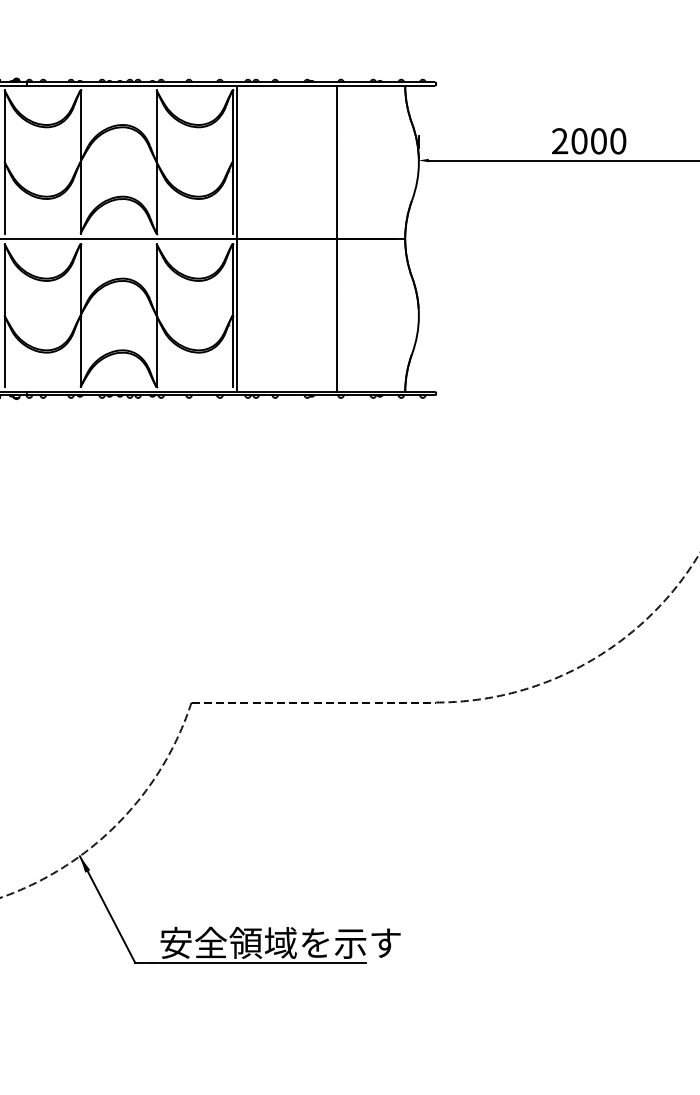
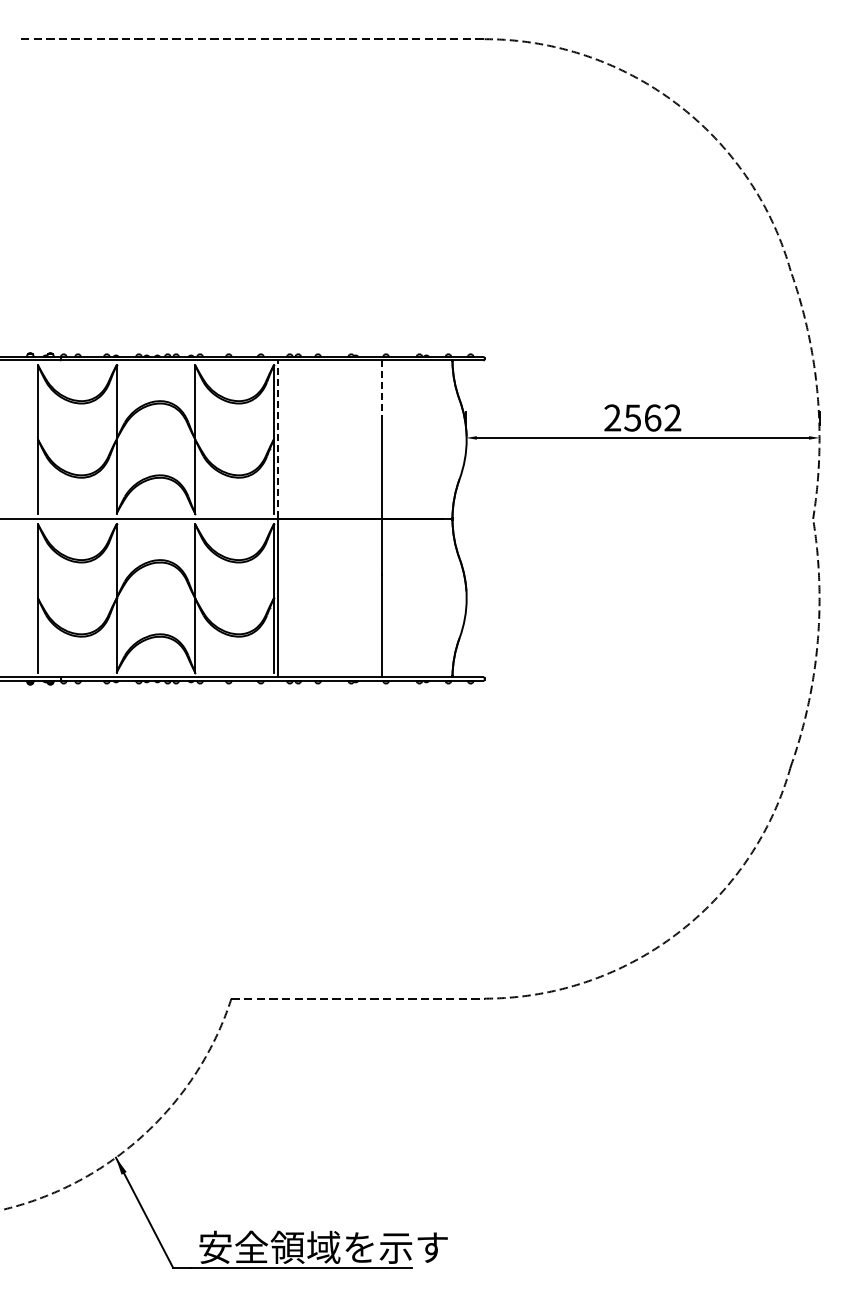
line: (336, 112) -> (381, 388), solid -> dashed
text: (598, 140) -> (652, 417), 2000 -> 2562
line: (237, 162) -> (278, 439), solid -> dashed

